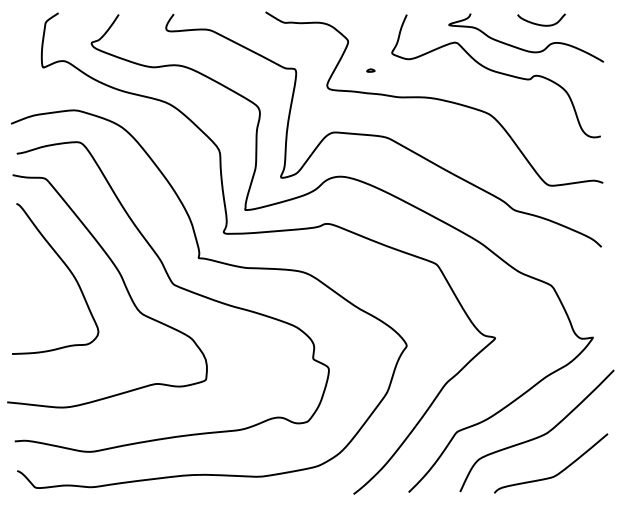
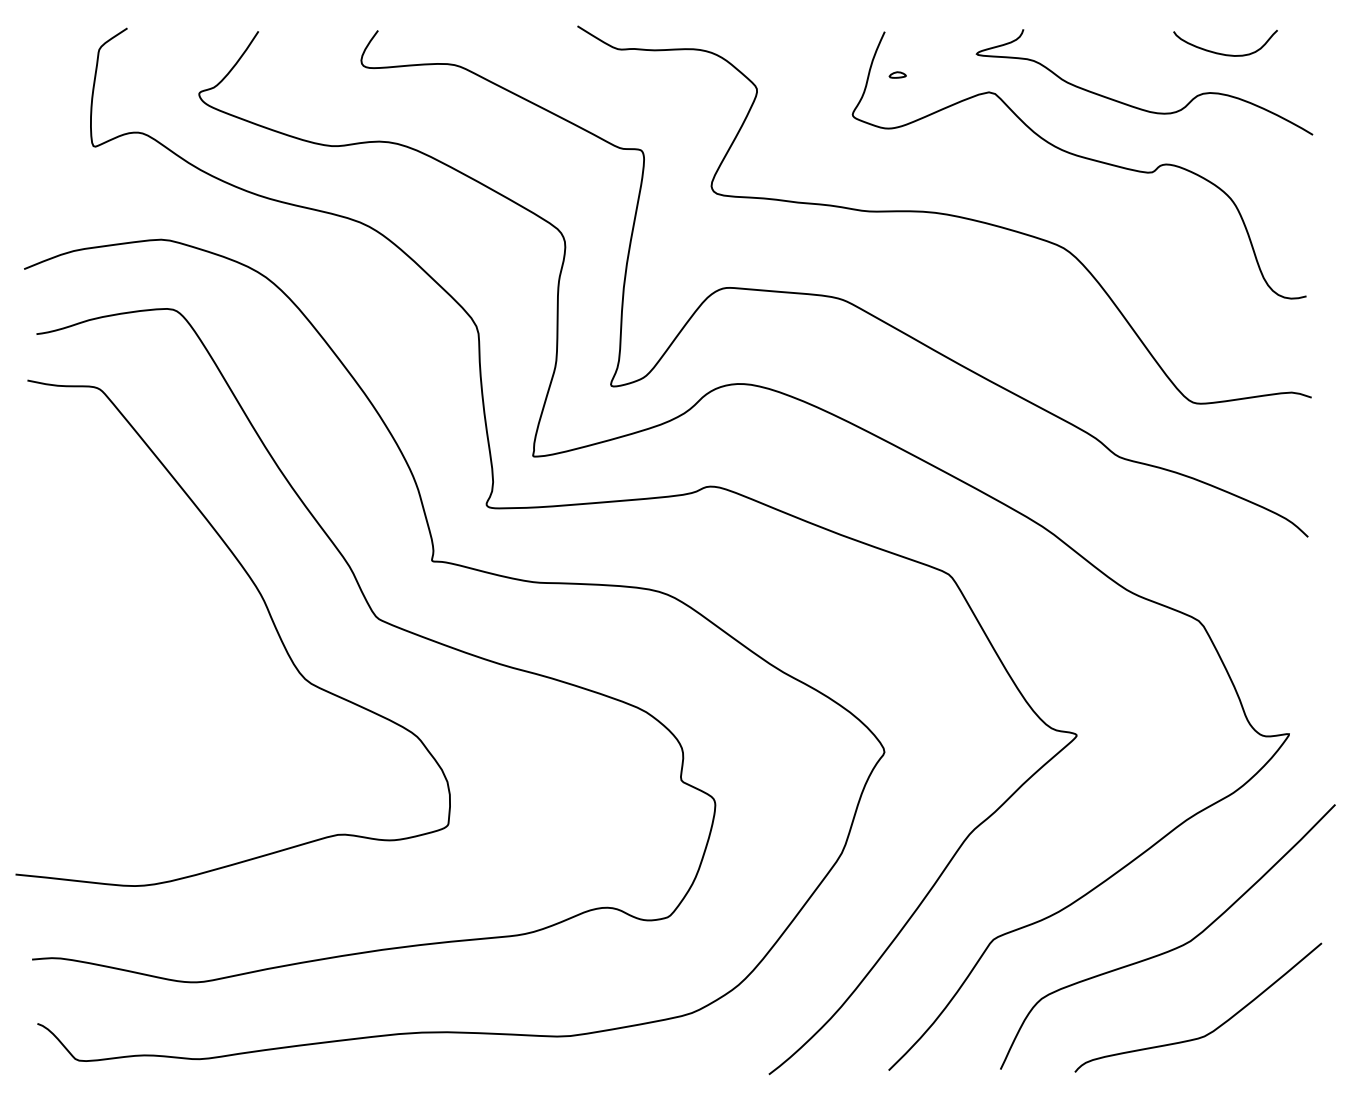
curve: (538, 23) -> (1218, 50), moved
part: (370, 70) -> (896, 74), moved
curve: (68, 270) -> (148, 587), removed

